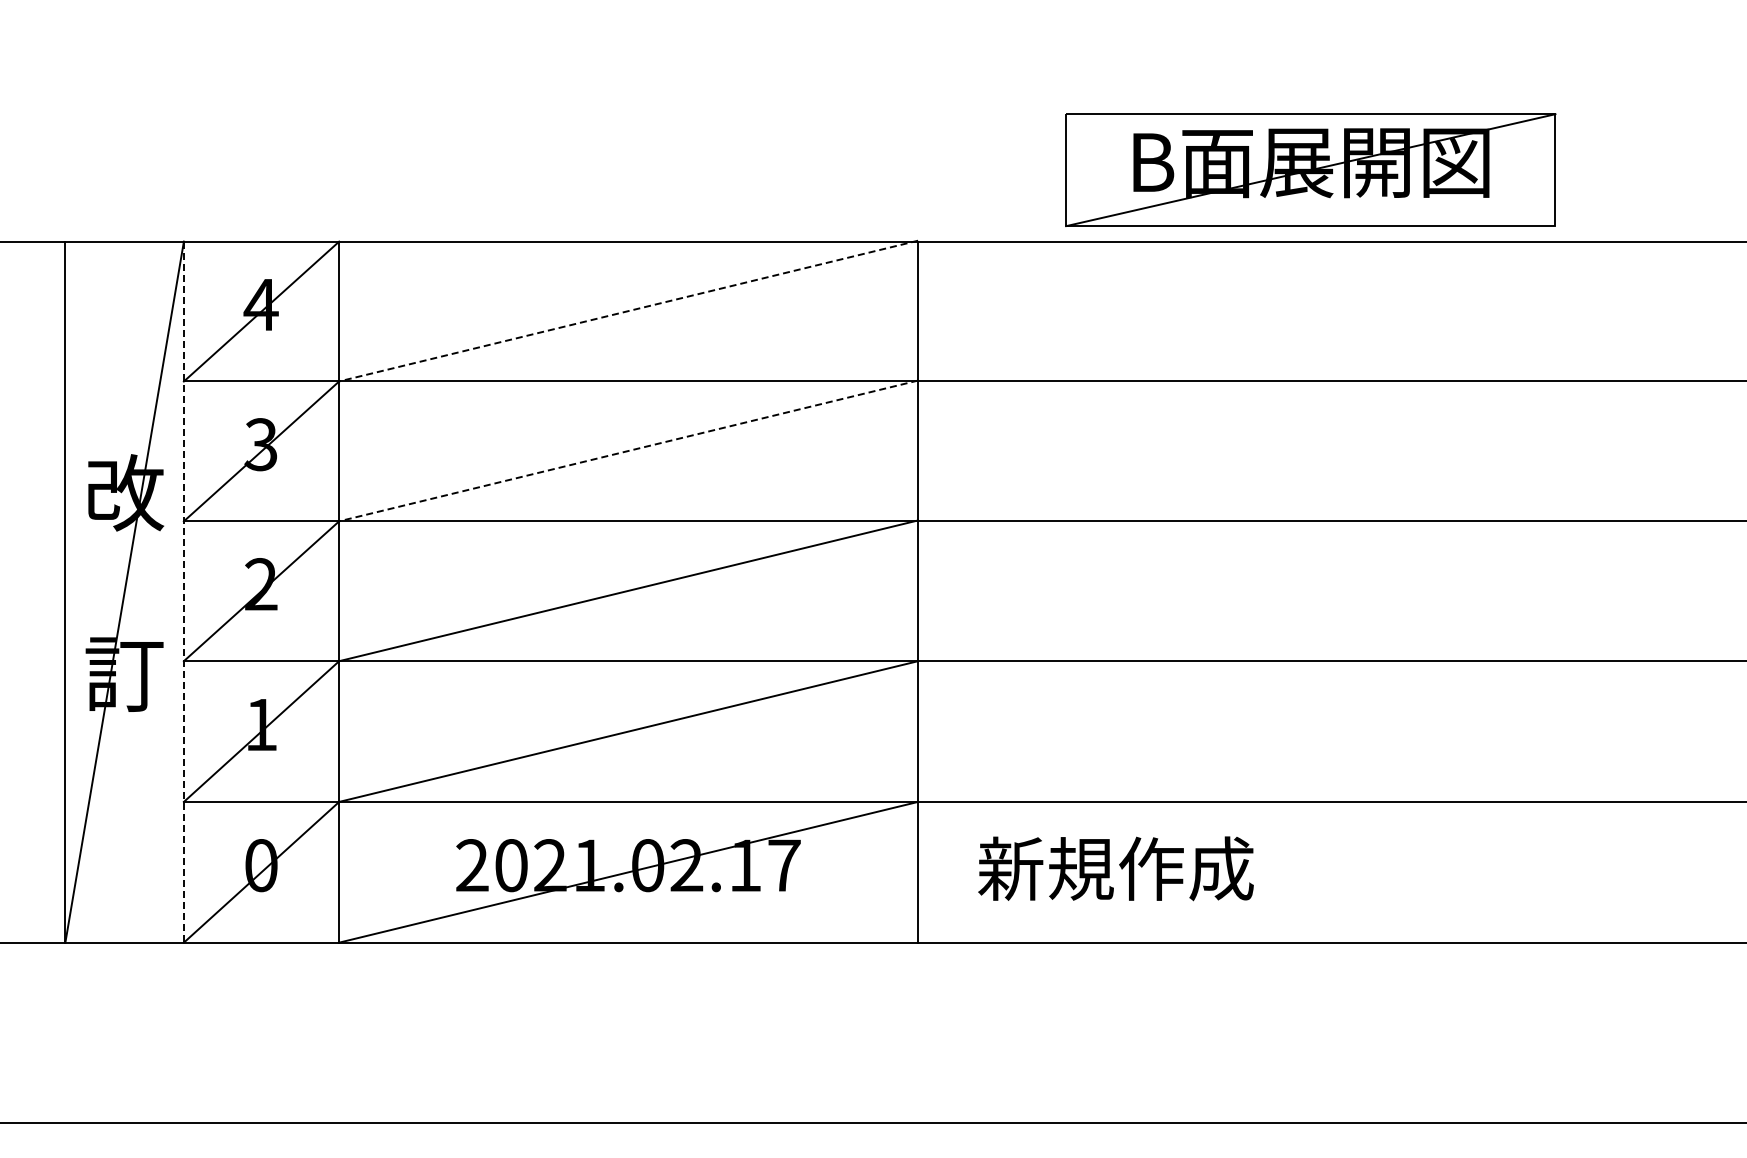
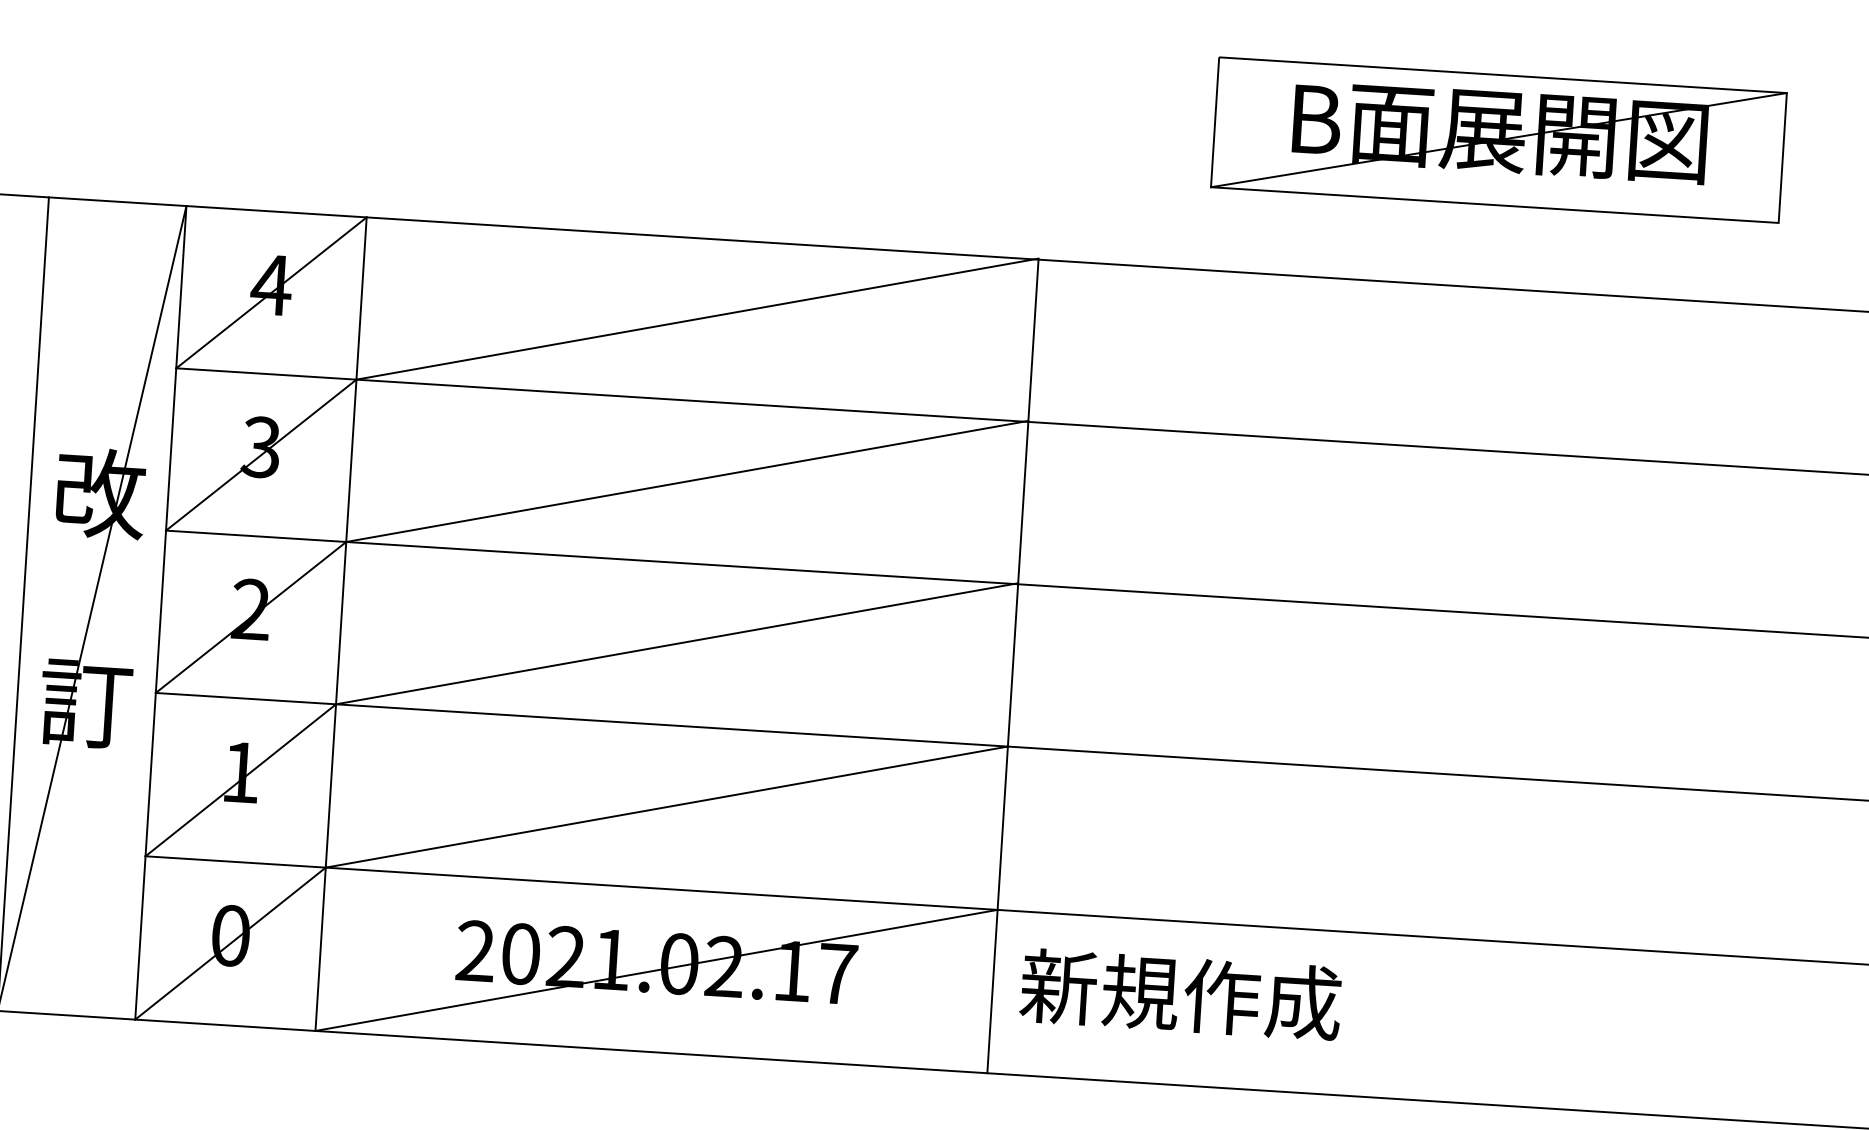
part: (1310, 169) -> (1498, 139), moved
line: (628, 311) -> (697, 319), dashed -> solid
line: (628, 450) -> (687, 480), dashed -> solid
line: (183, 592) -> (160, 613), dashed -> solid
text: (1115, 868) -> (1180, 994), moved

